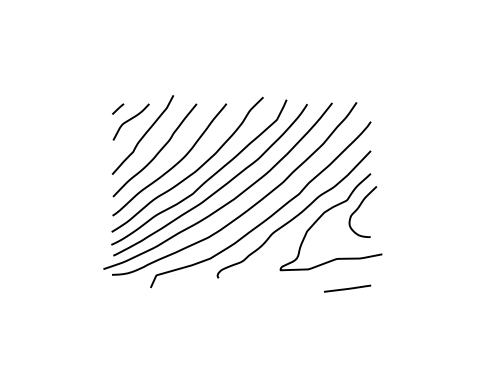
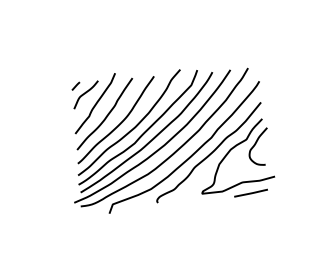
line: (347, 288) -> (250, 193), moved

